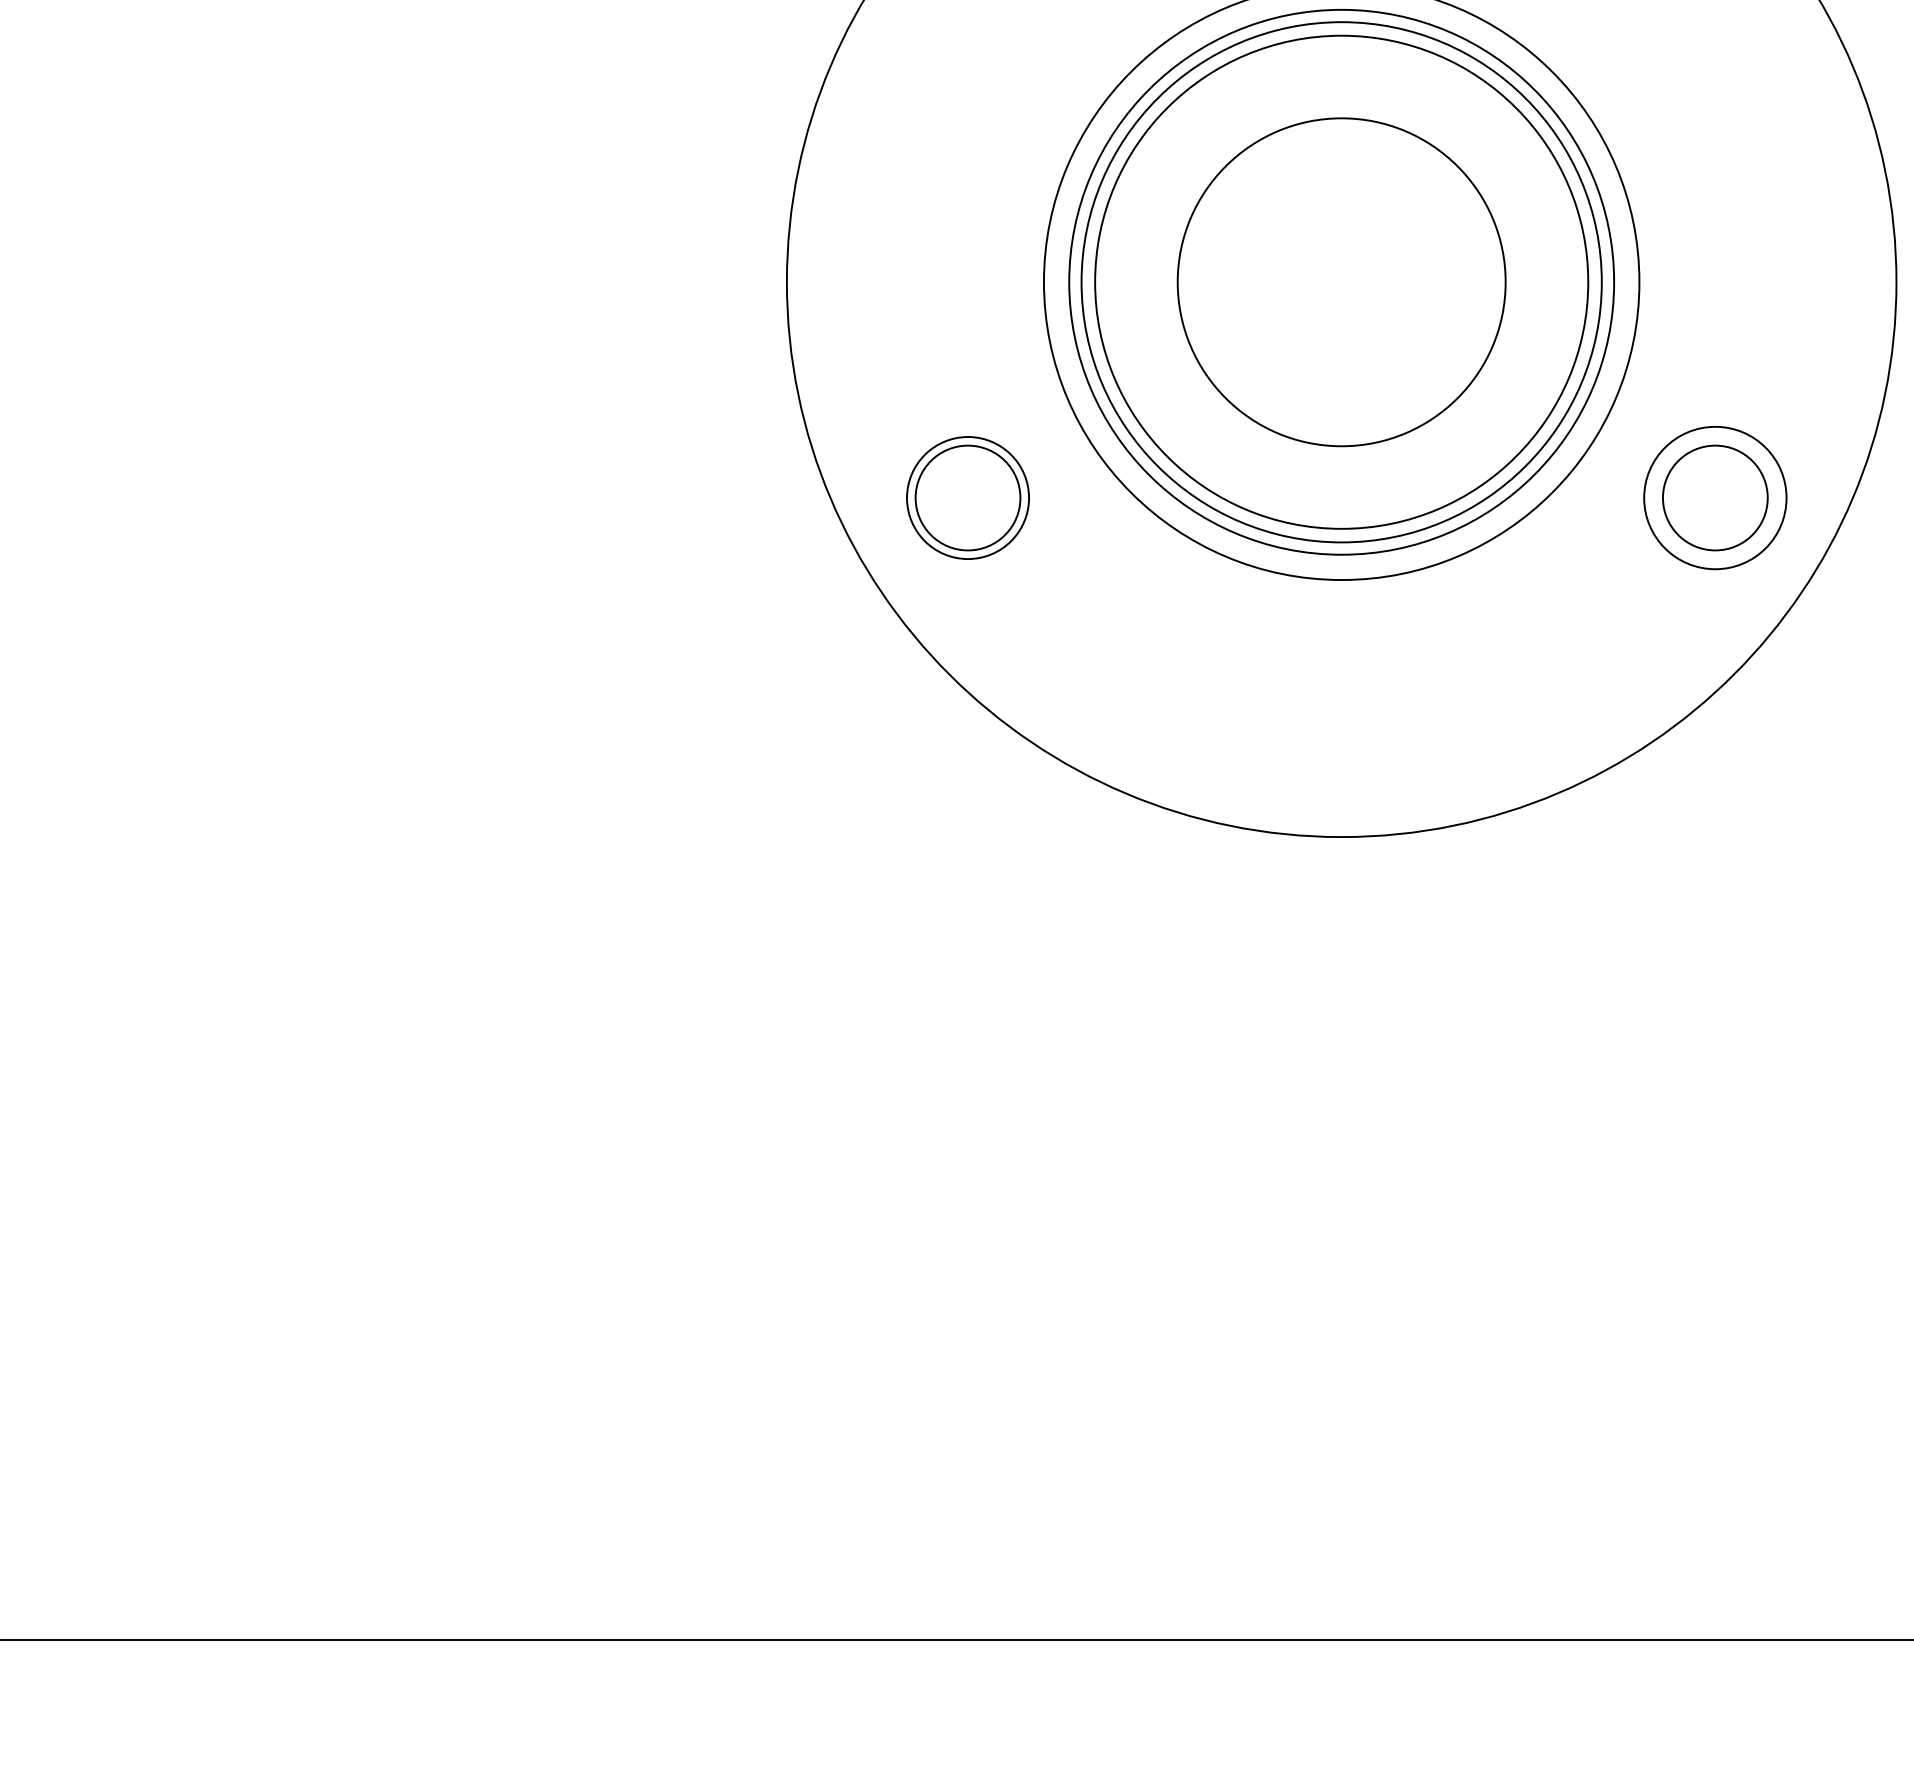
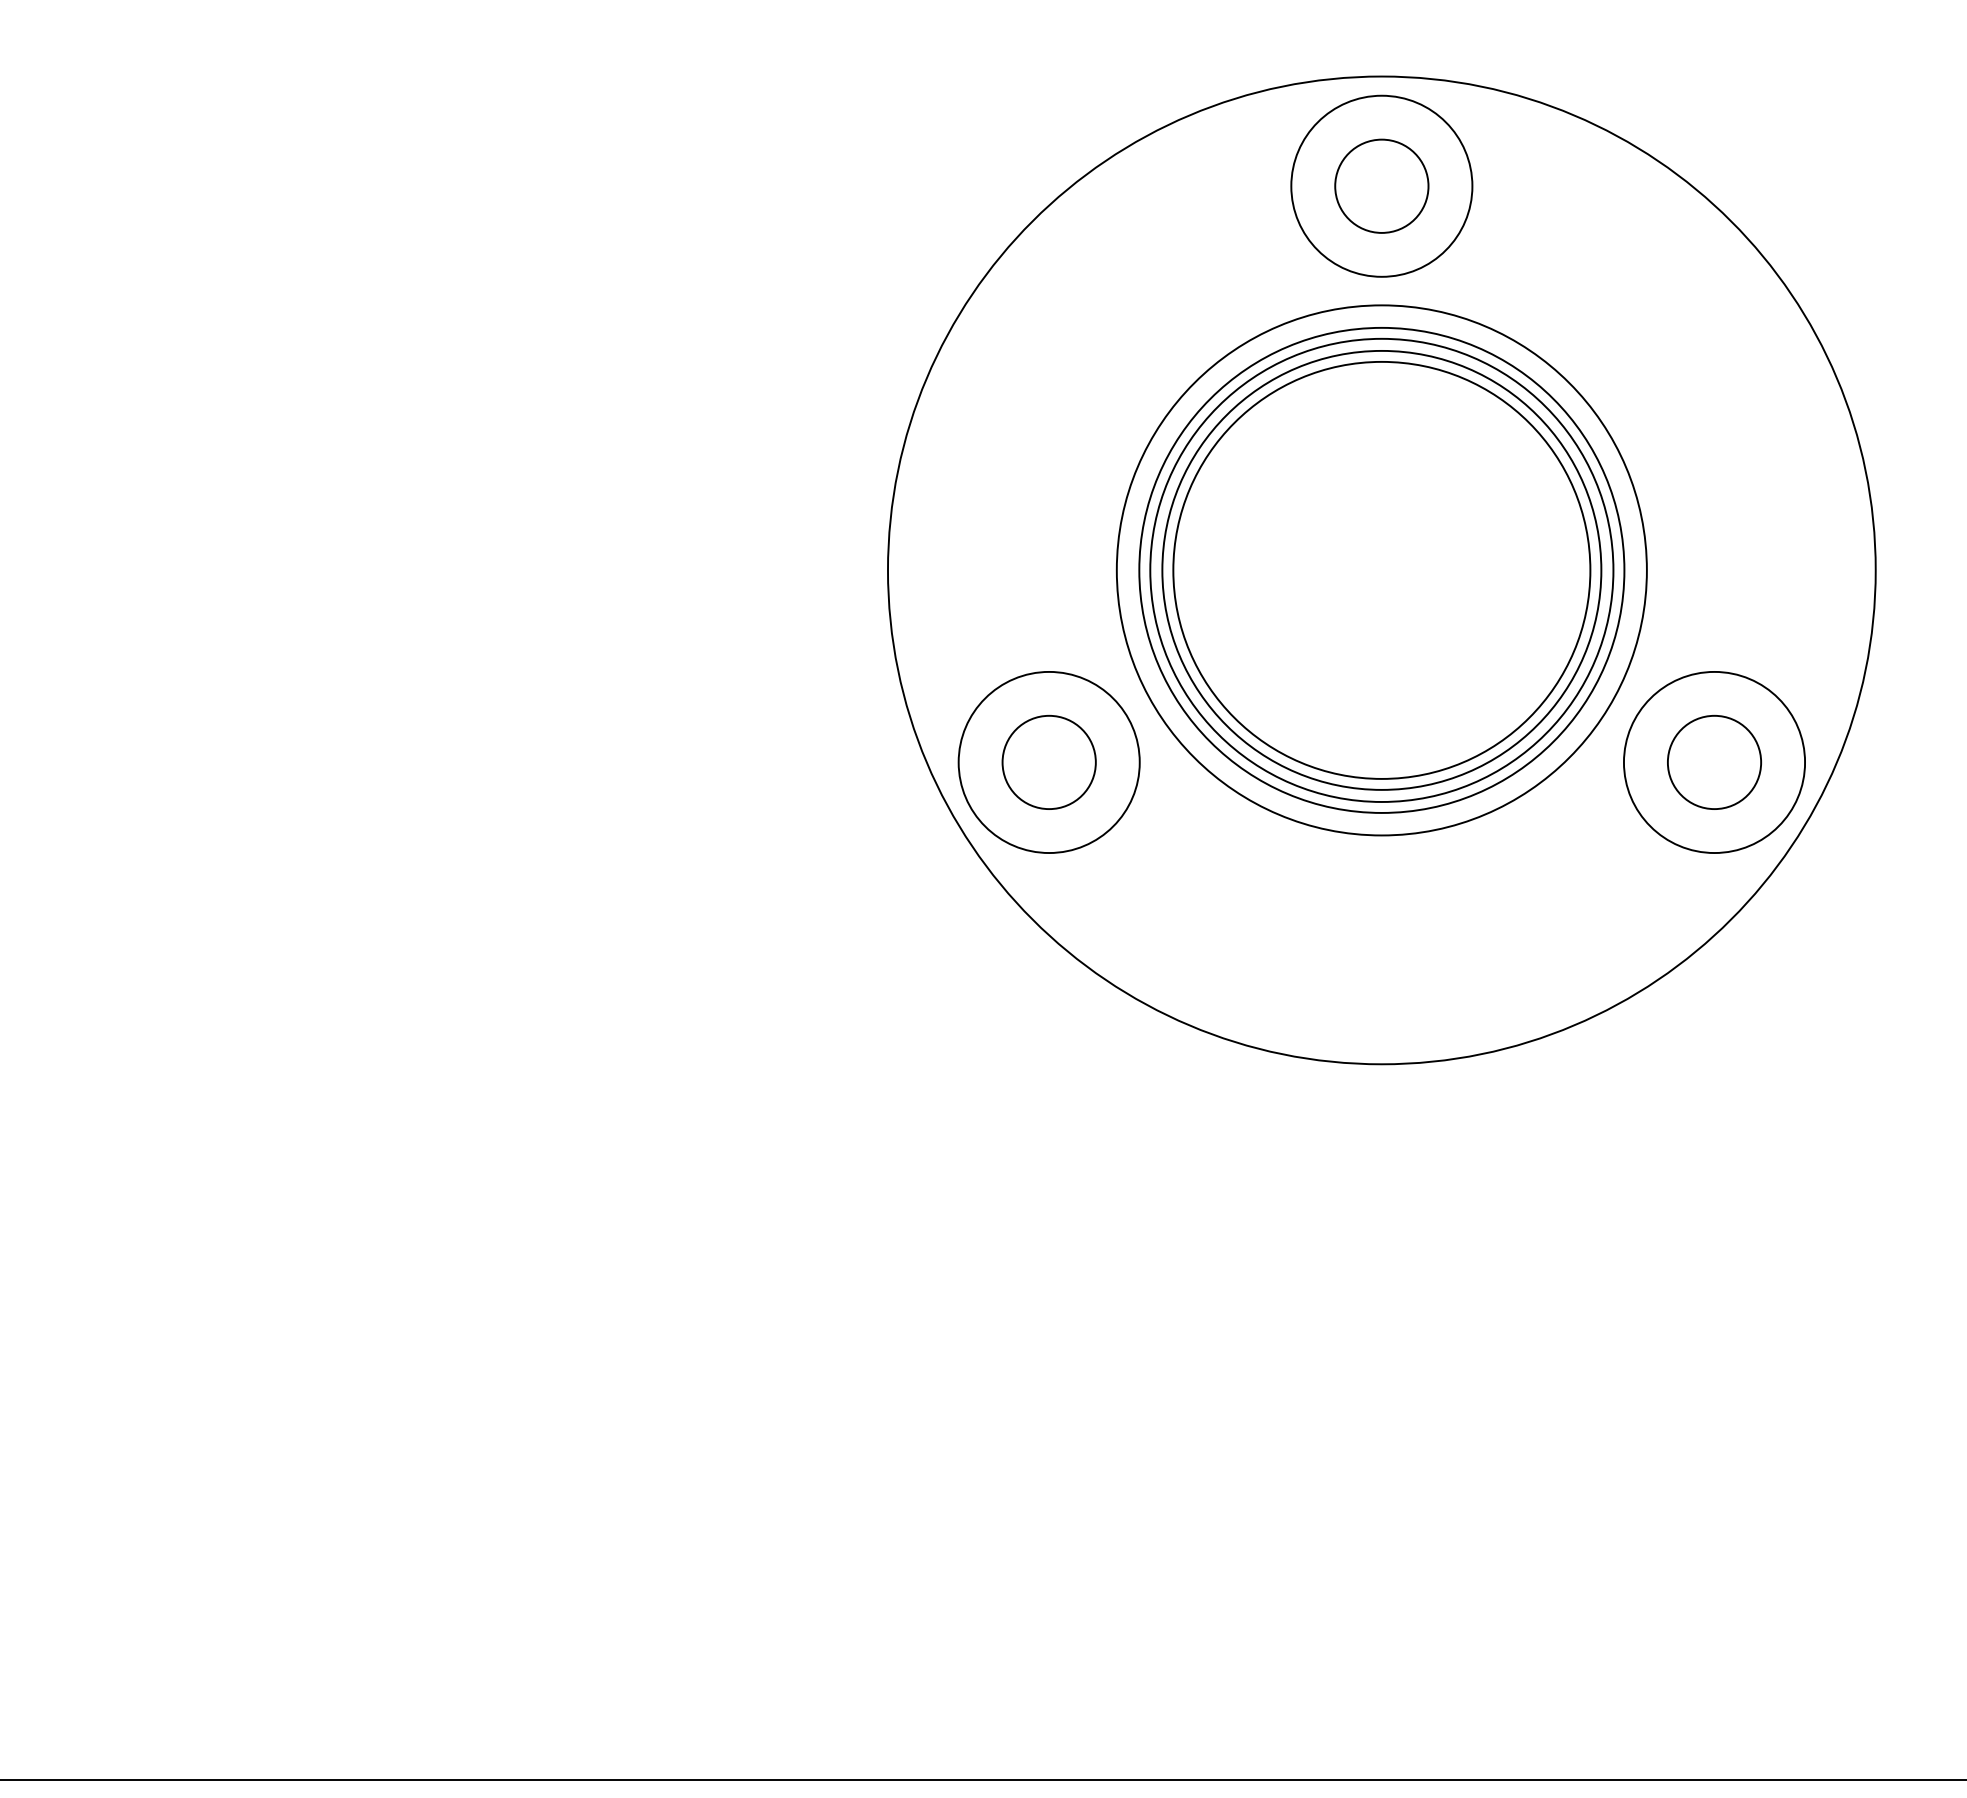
circle: (1341, 281) -> (1381, 569), size x1.43
circle: (967, 498) -> (1048, 762), size x1.67
circle: (1715, 498) -> (1714, 762), size x1.43

